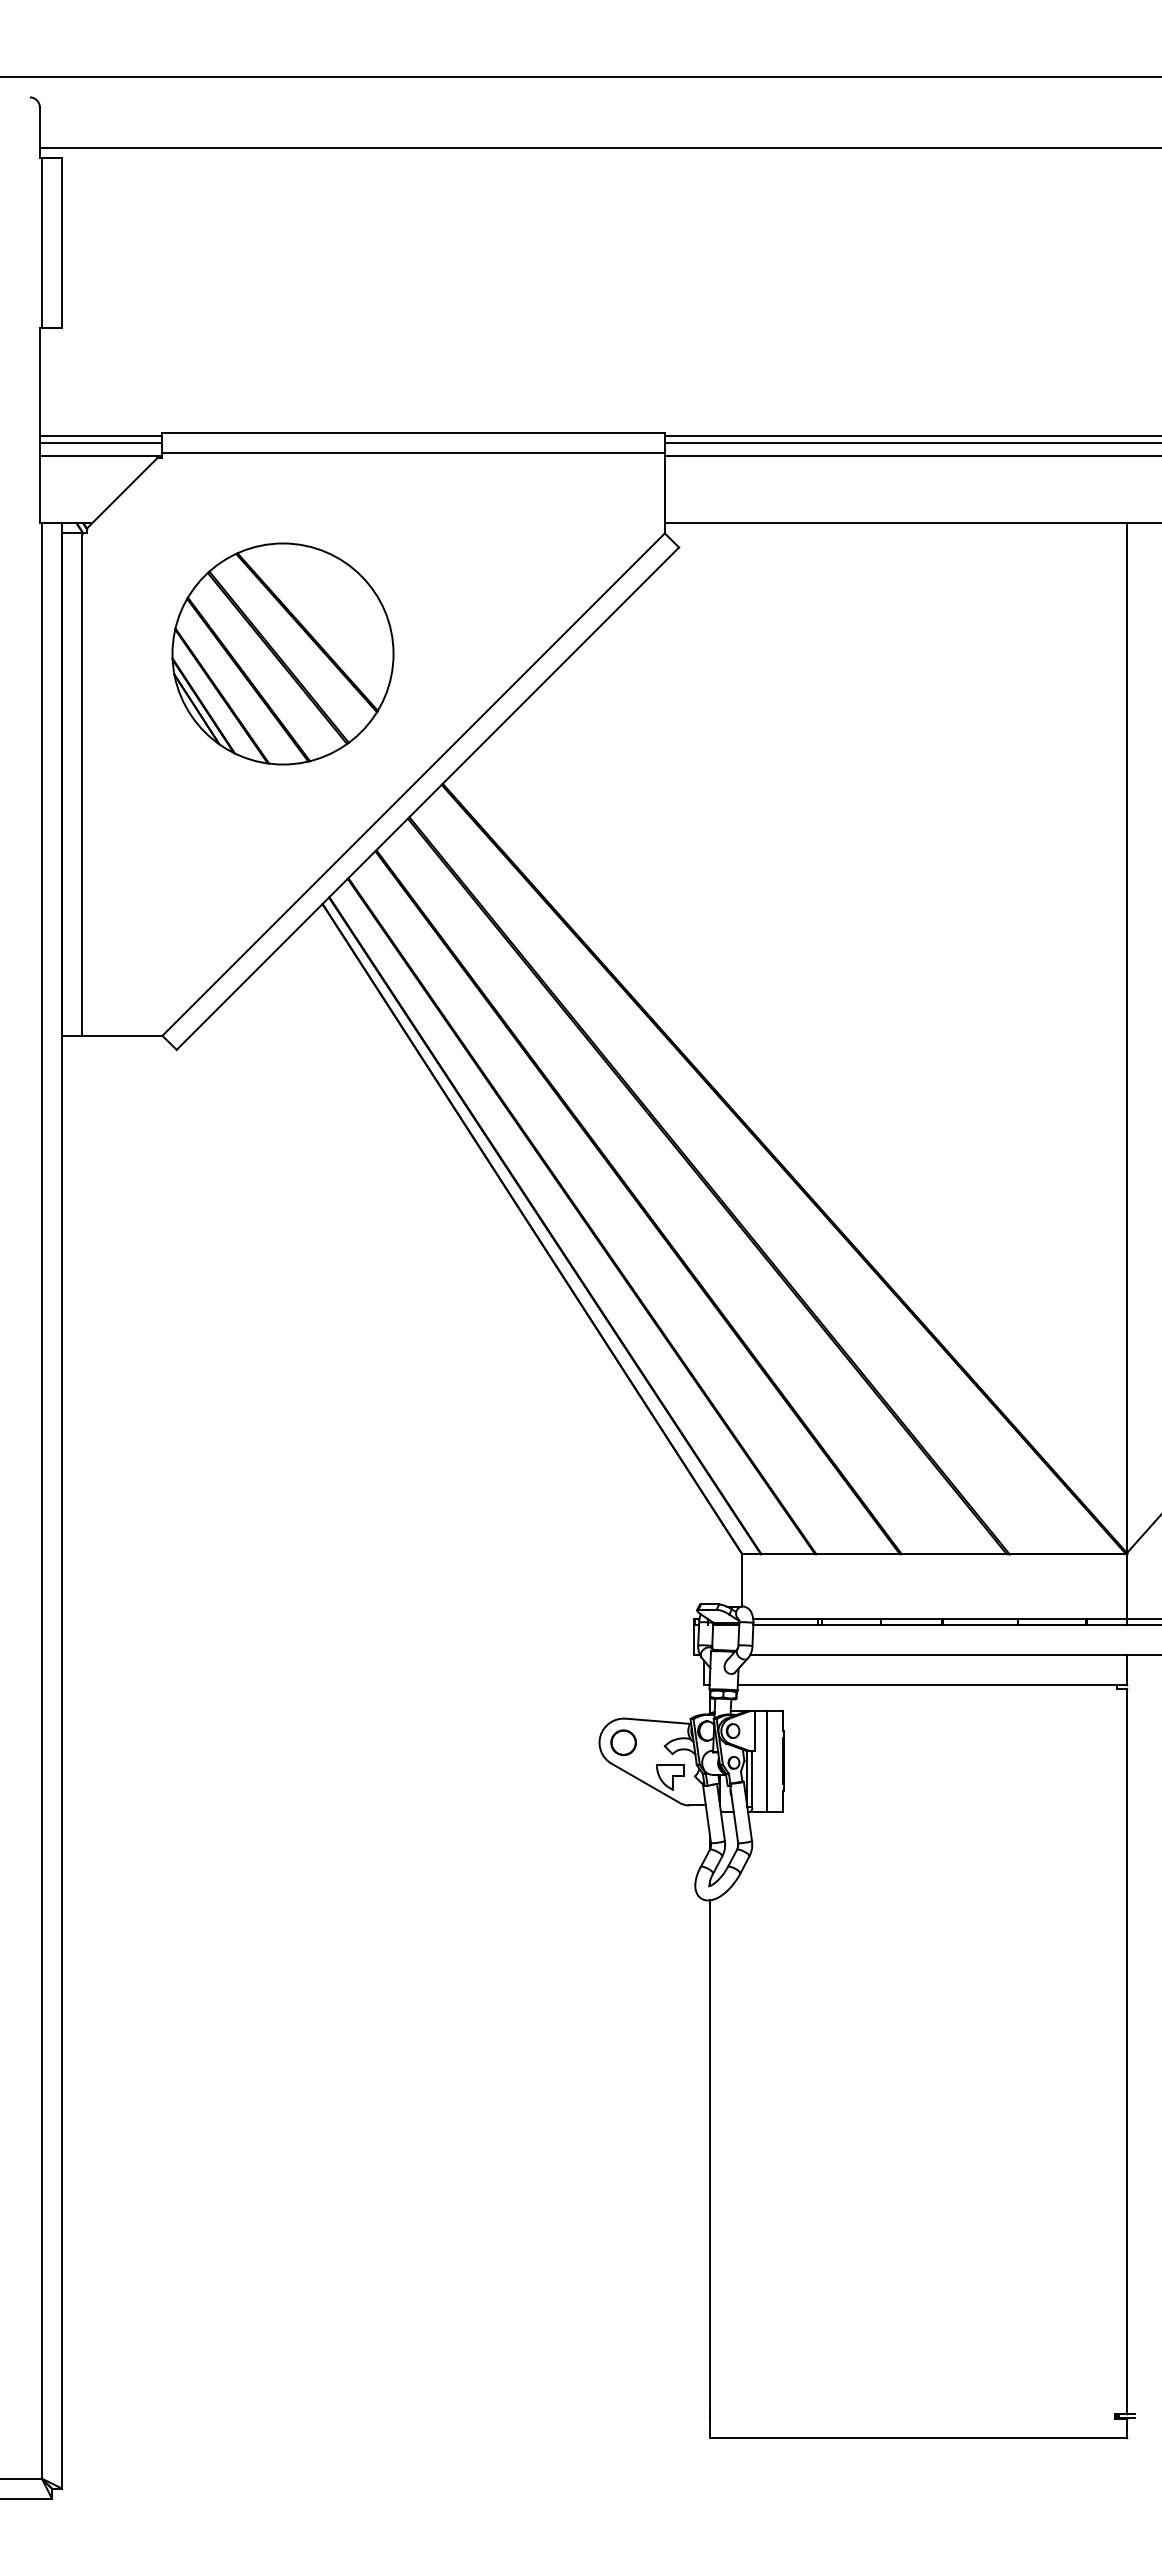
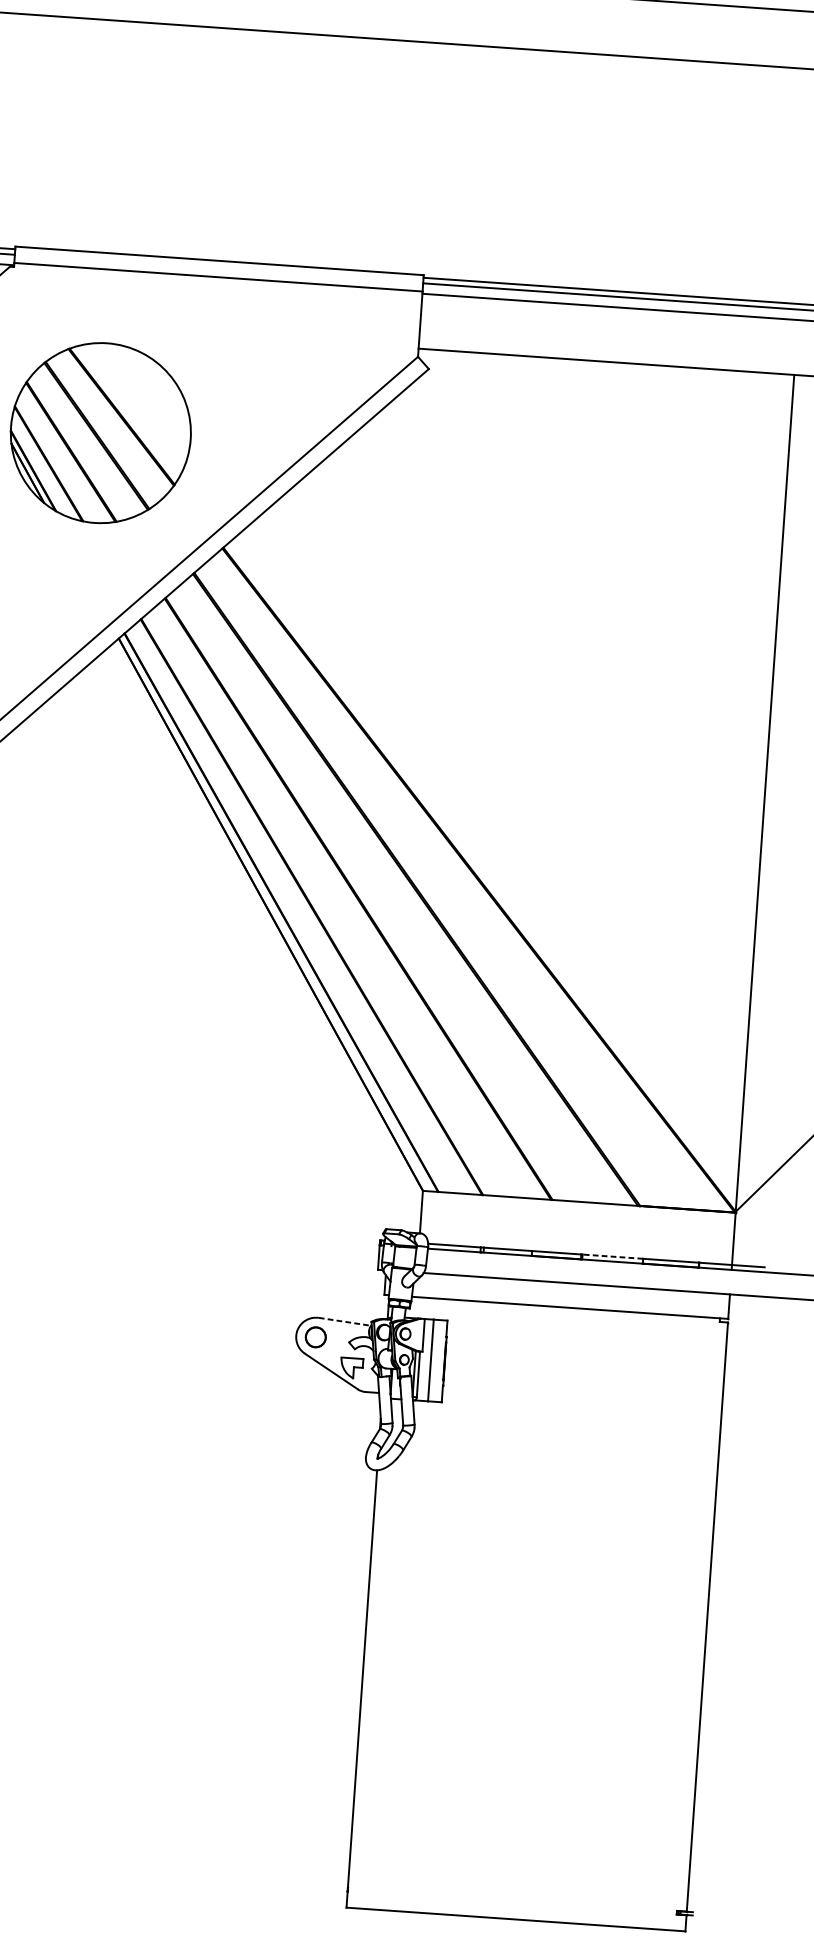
line: (979, 1618) -> (612, 1256), solid -> dashed
line: (658, 1721) -> (345, 1322), solid -> dashed

